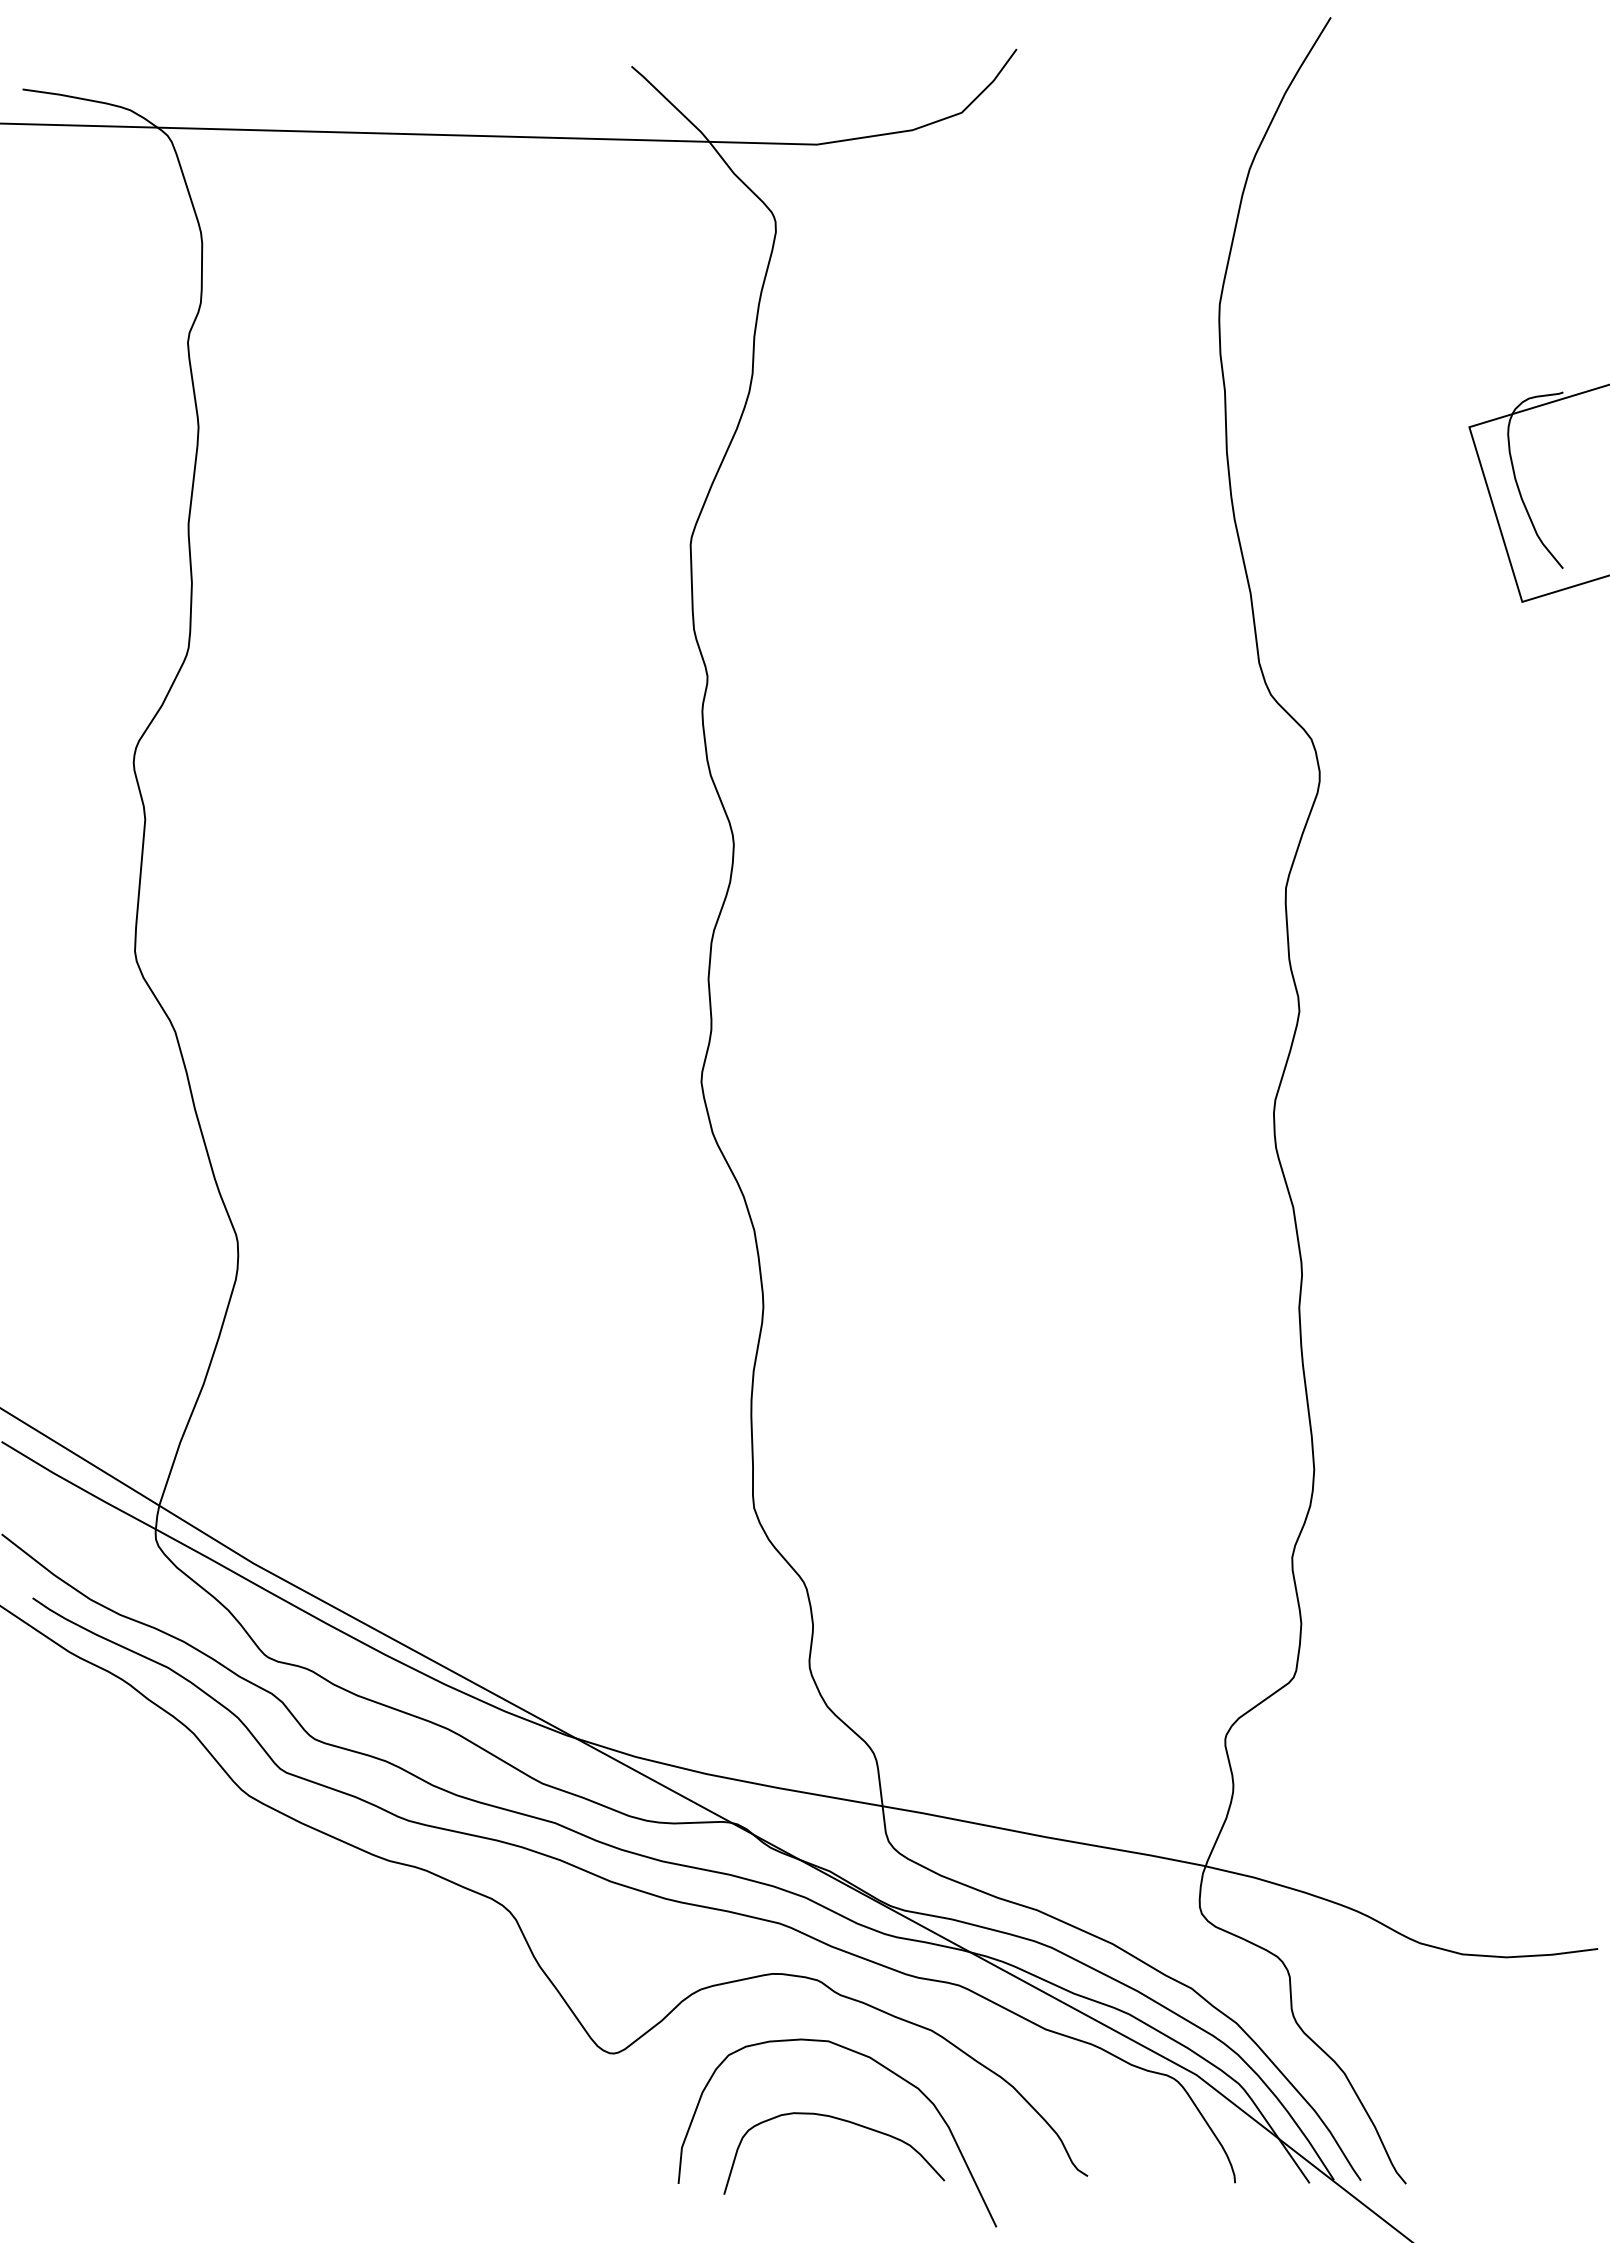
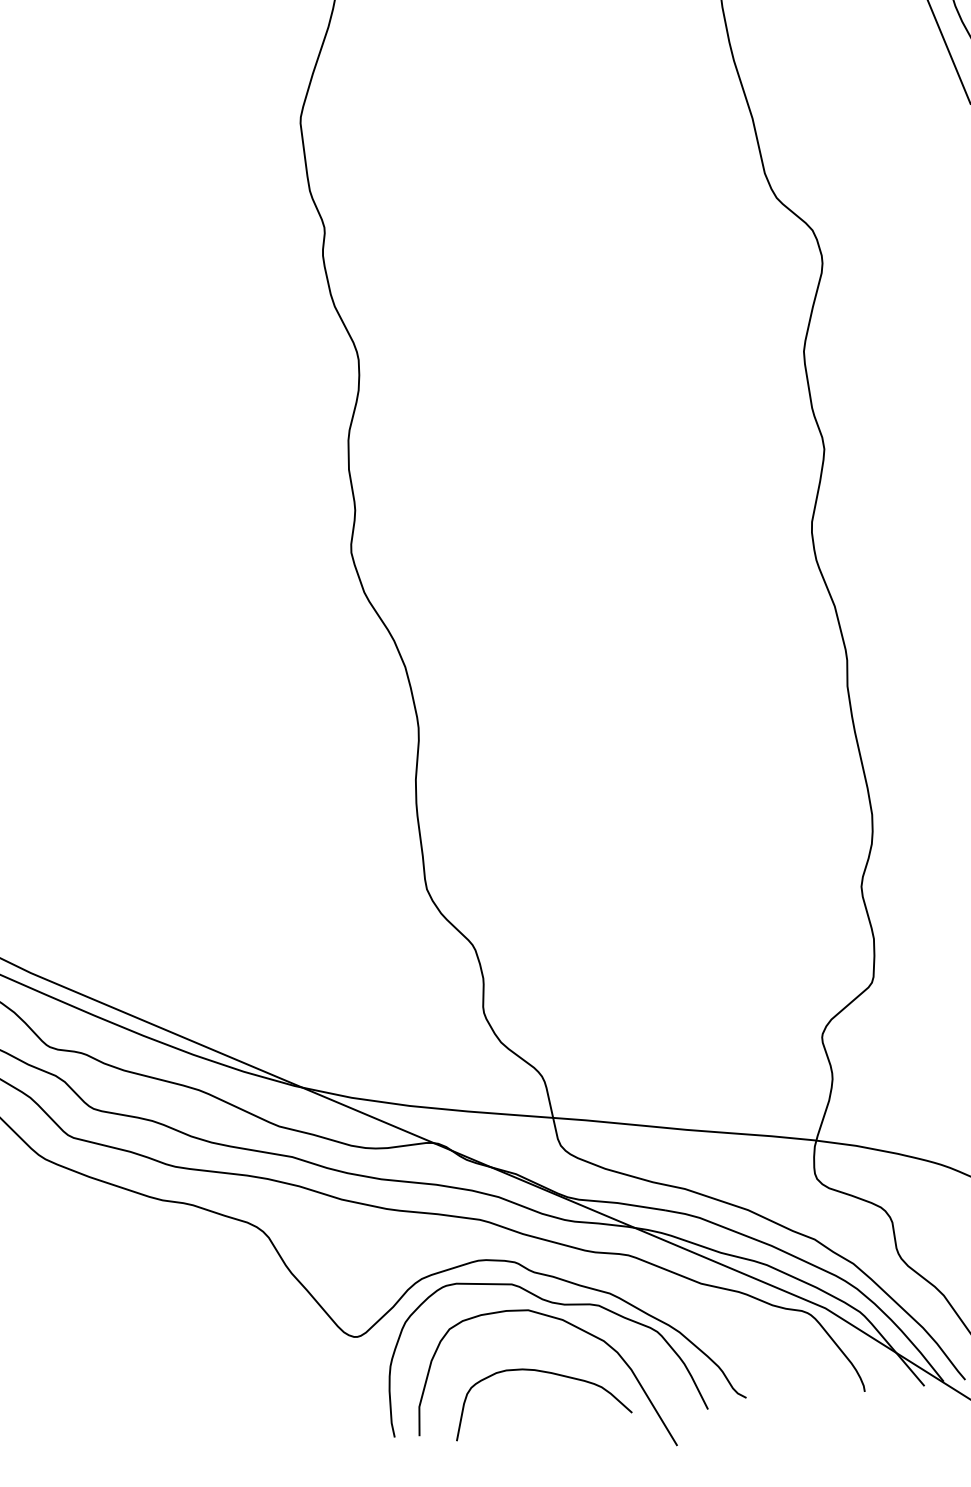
curve: (860, 2036) -> (553, 1303), added

